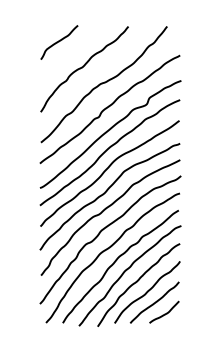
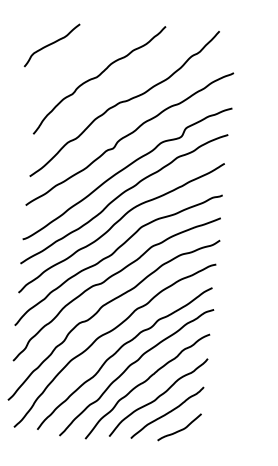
curve: (59, 42) -> (52, 45), moved

